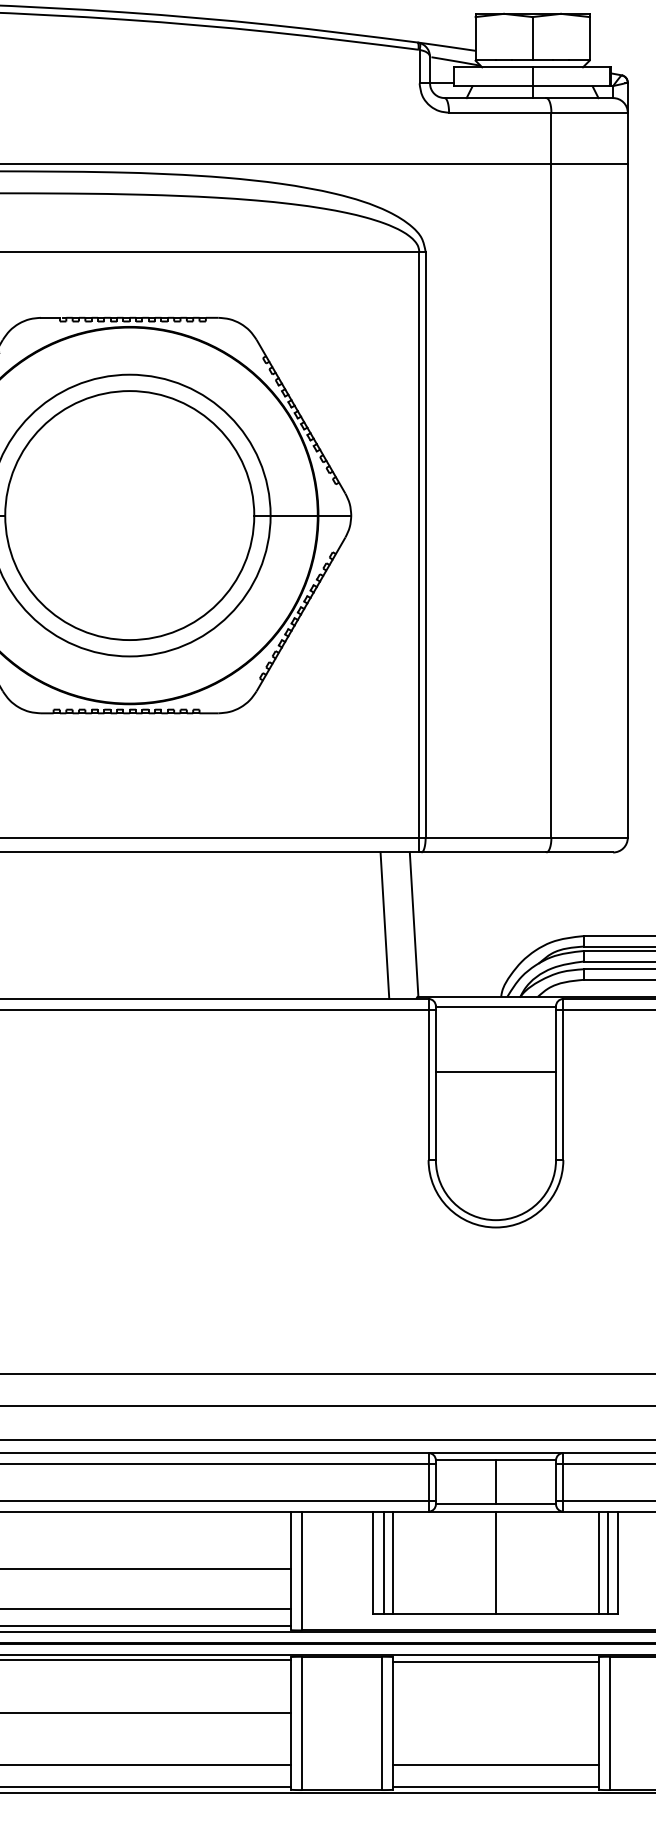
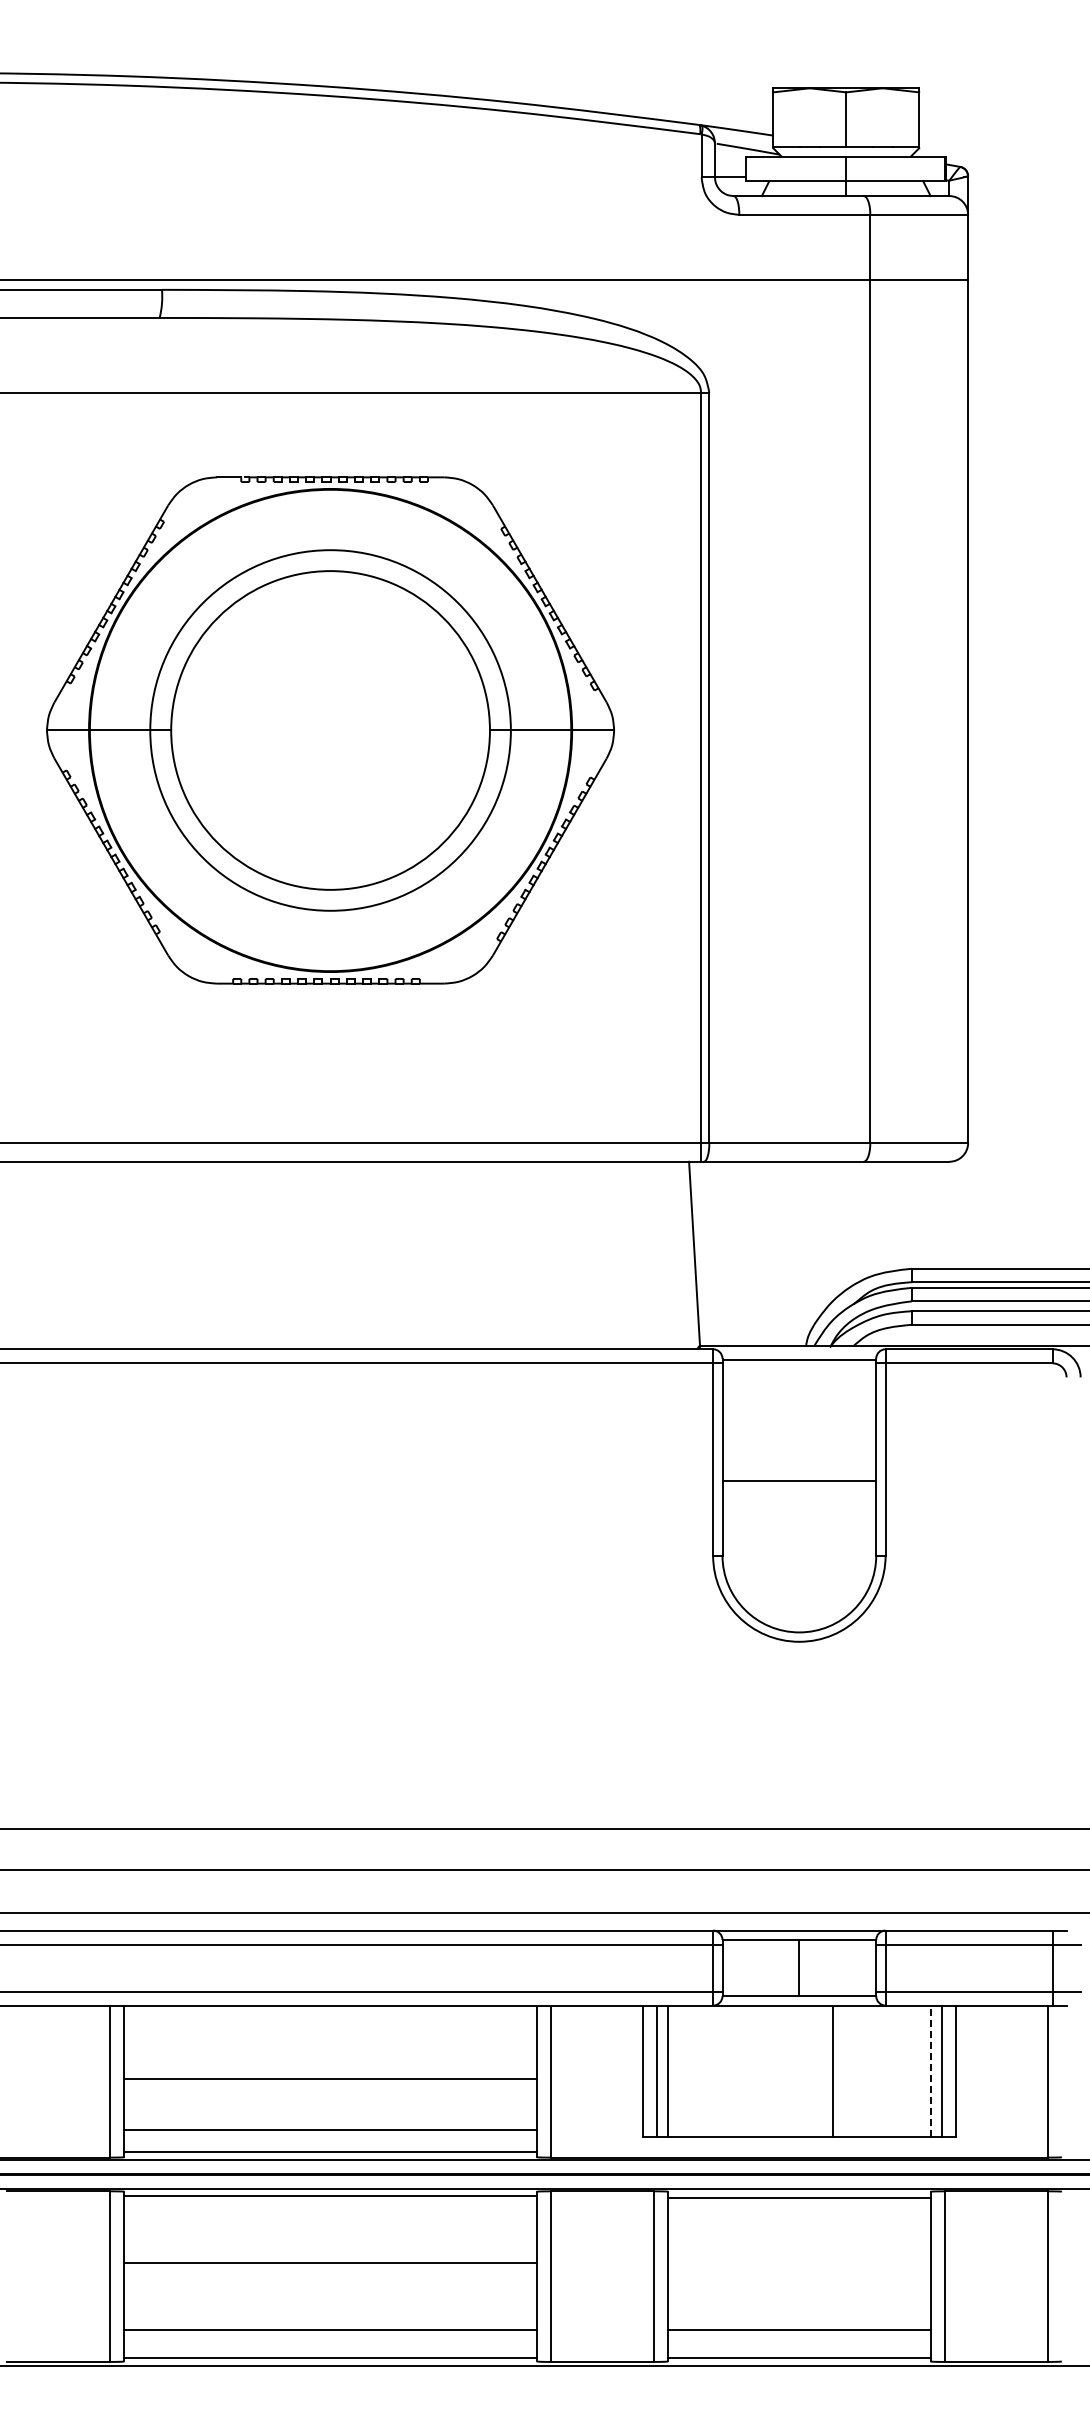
line: (384, 925) -> (656, 1255), removed
line: (496, 1072) -> (799, 1481), moved
line: (496, 1562) -> (833, 2070), moved
line: (598, 1563) -> (930, 2071), solid -> dashed

